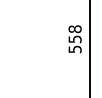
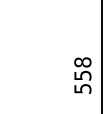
text: (74, 39) -> (82, 75), moved

